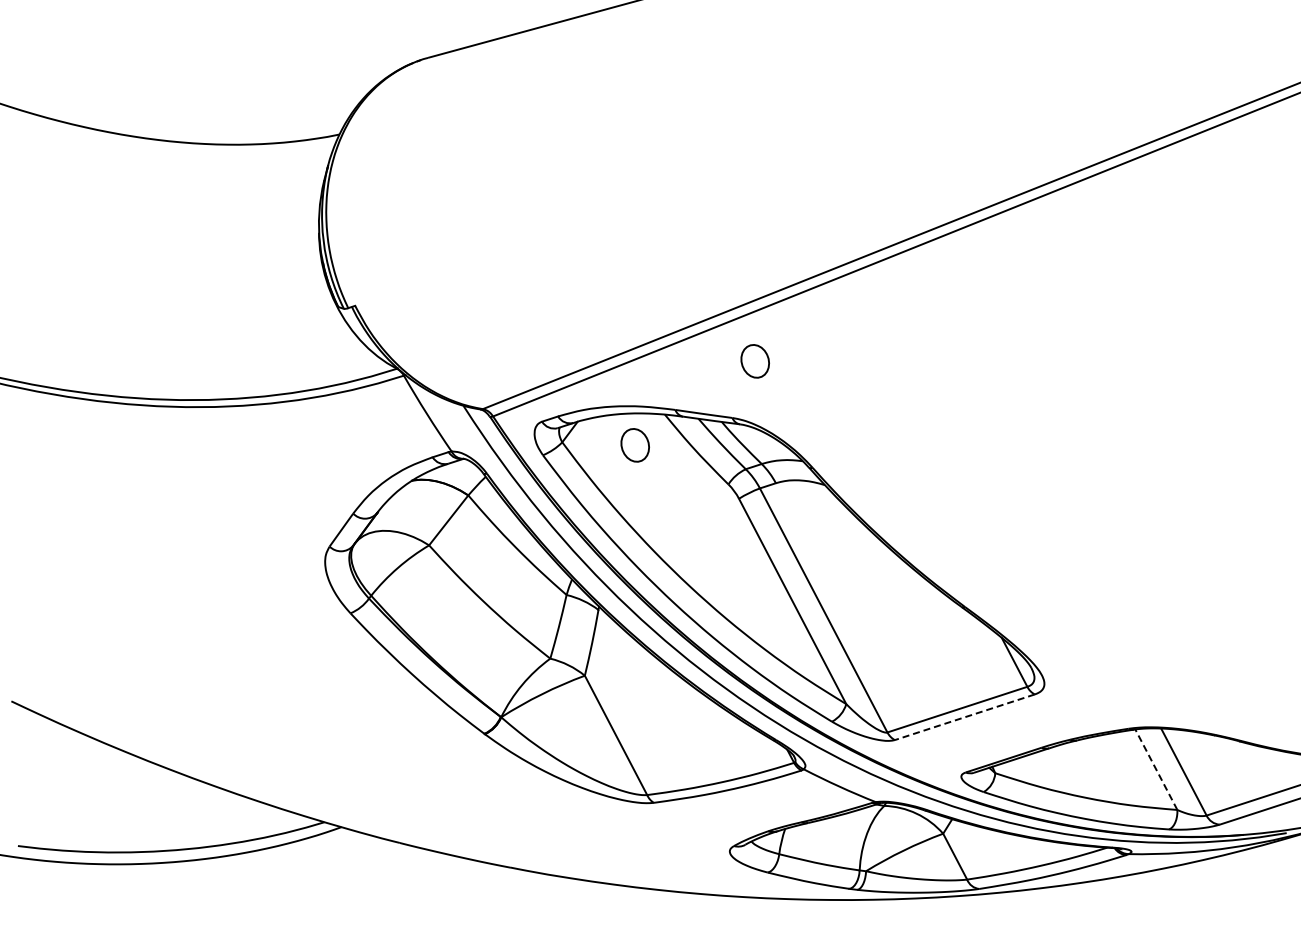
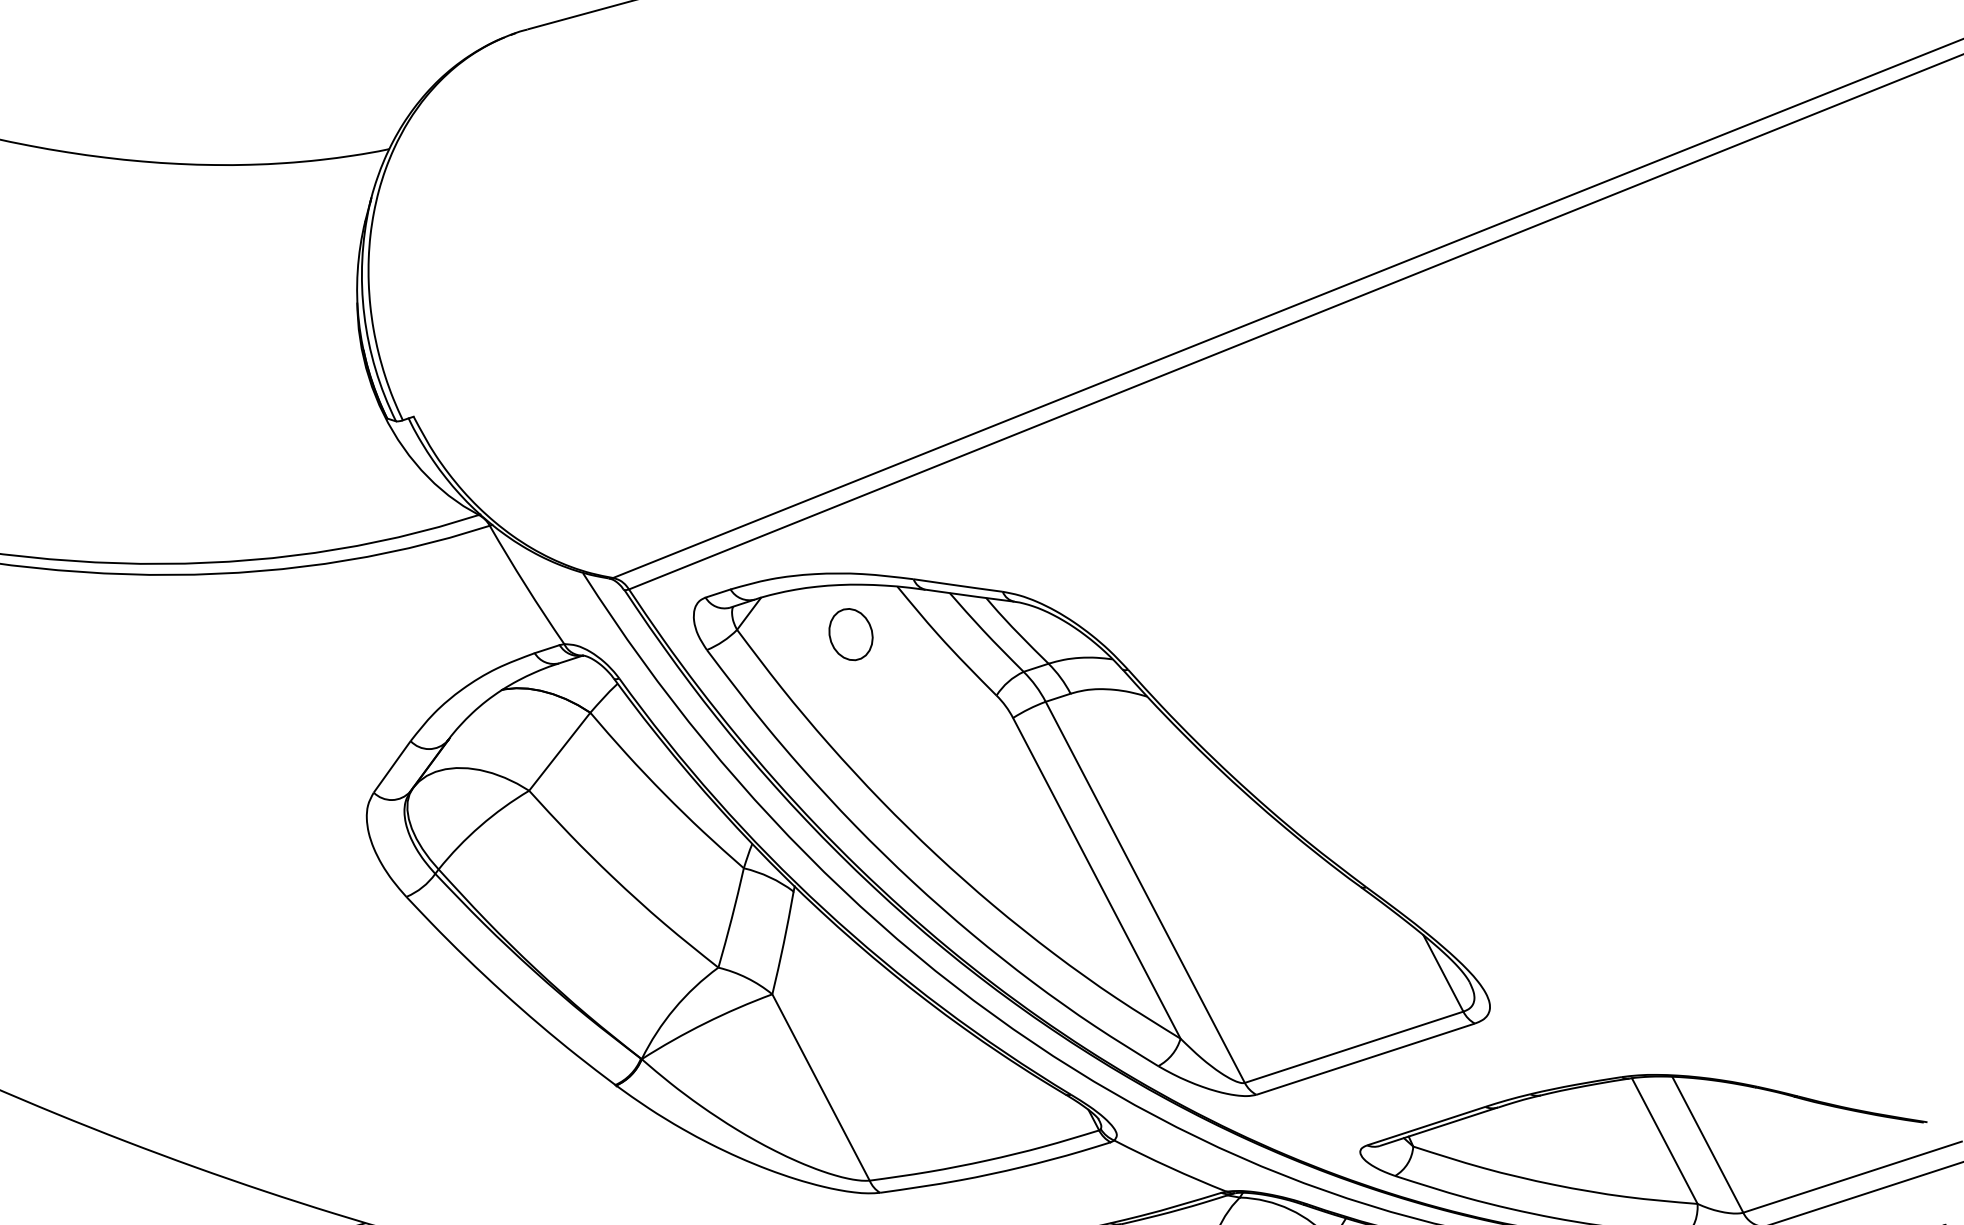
part: (754, 361) -> (1037, 503), removed
line: (964, 717) -> (1365, 1059), dashed -> solid
line: (1156, 769) -> (1665, 1140), dashed -> solid

